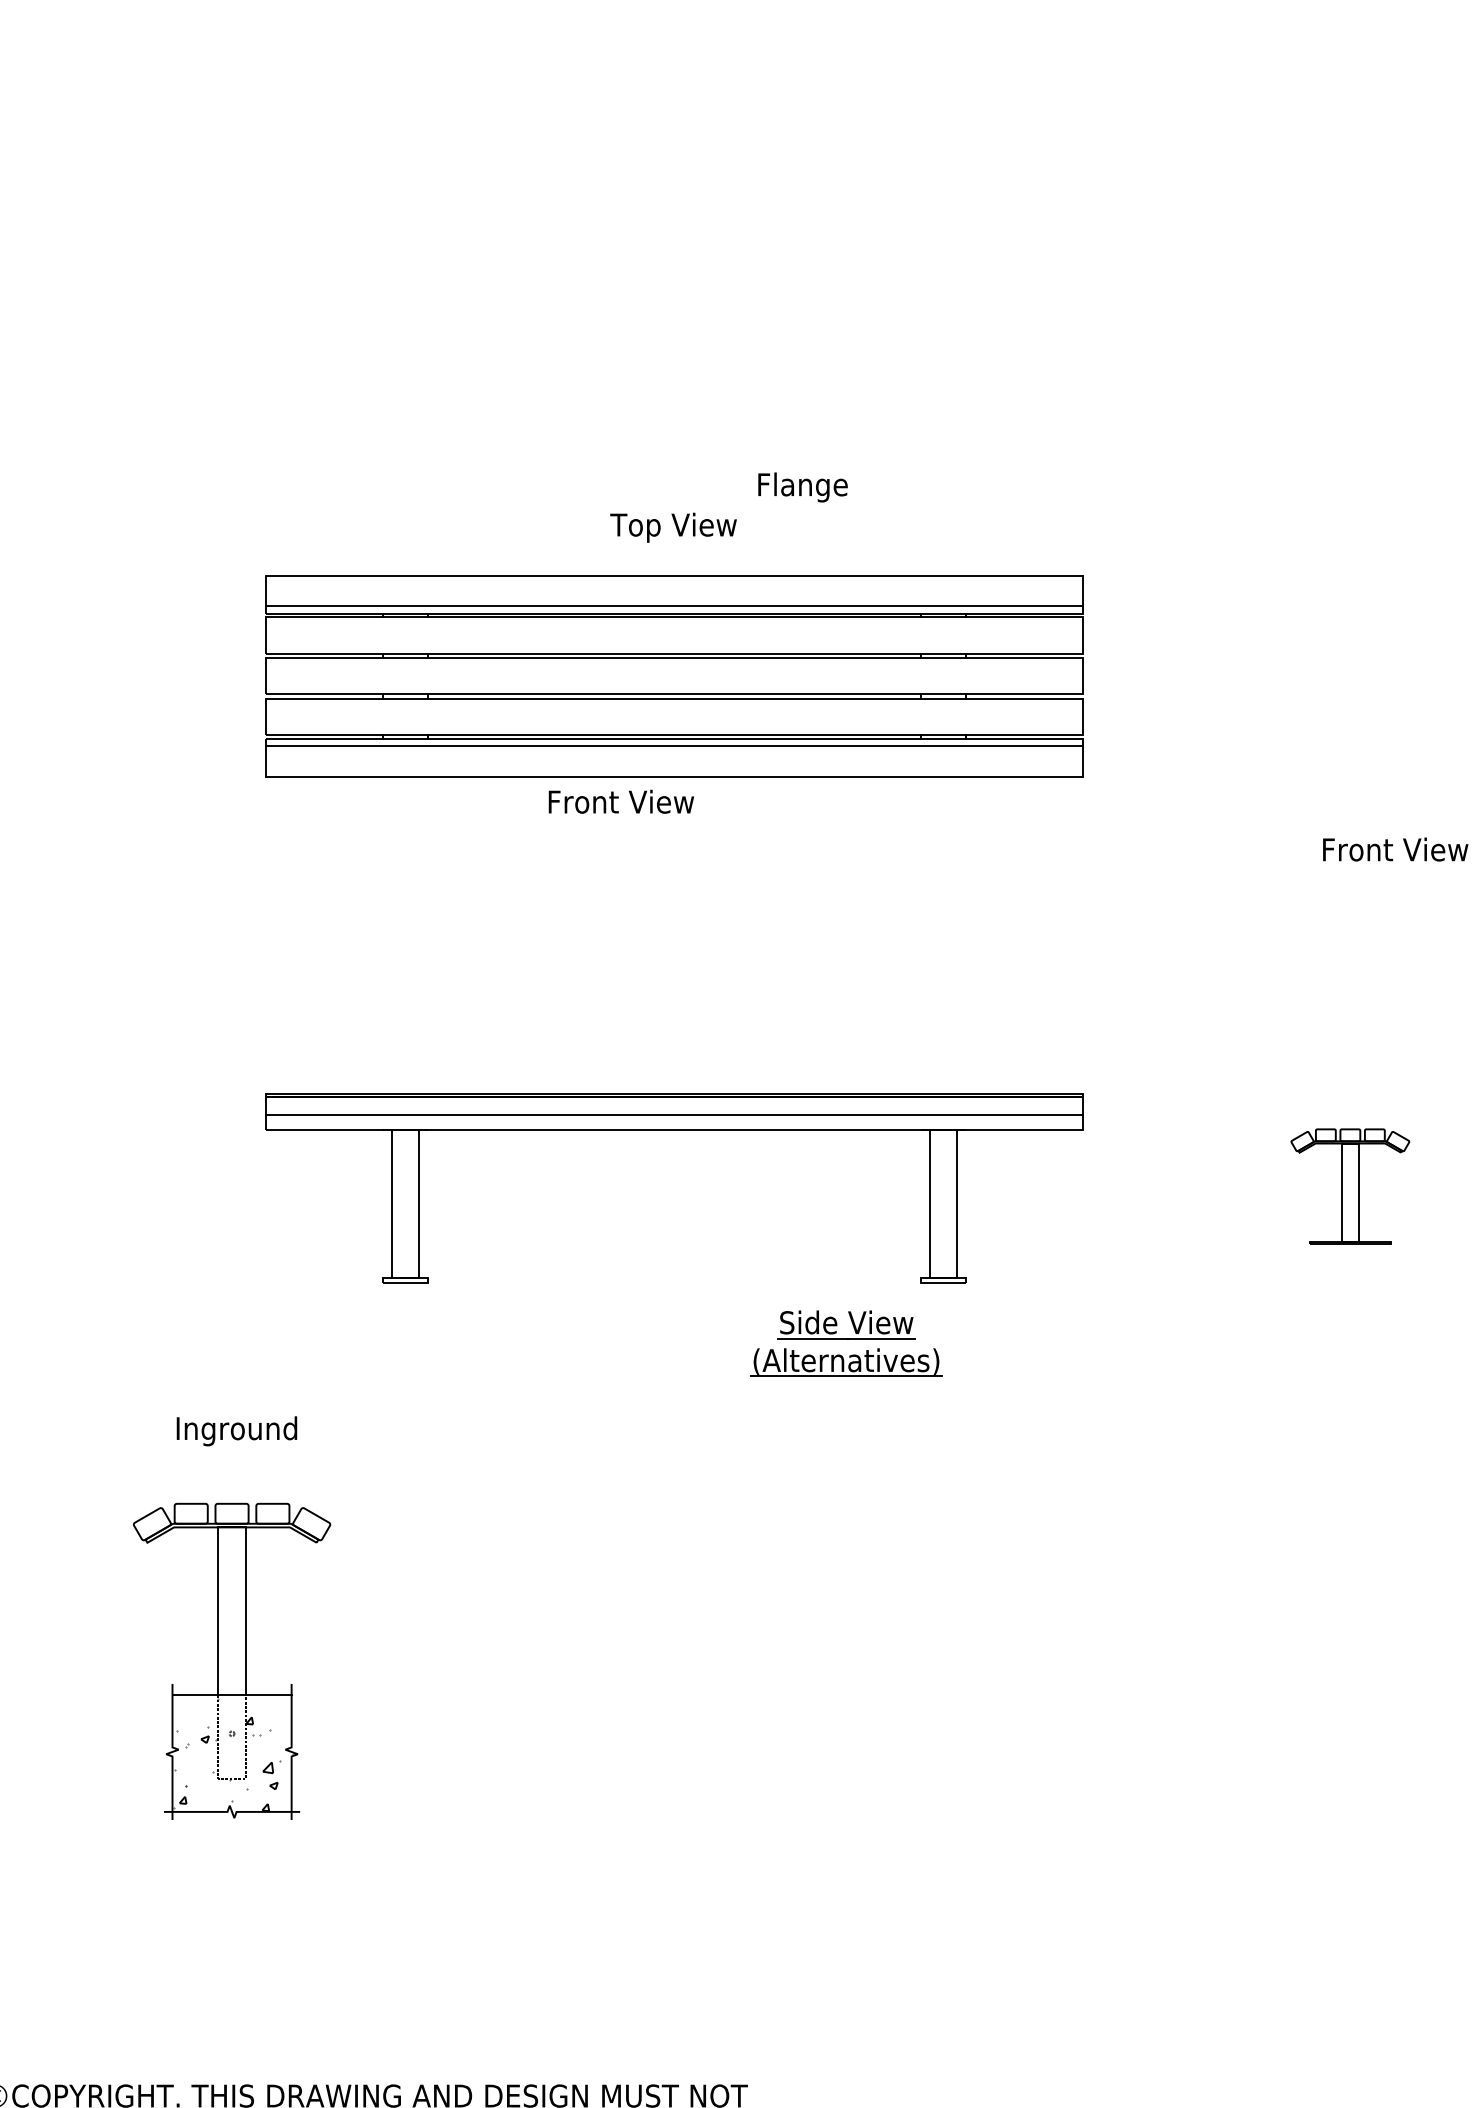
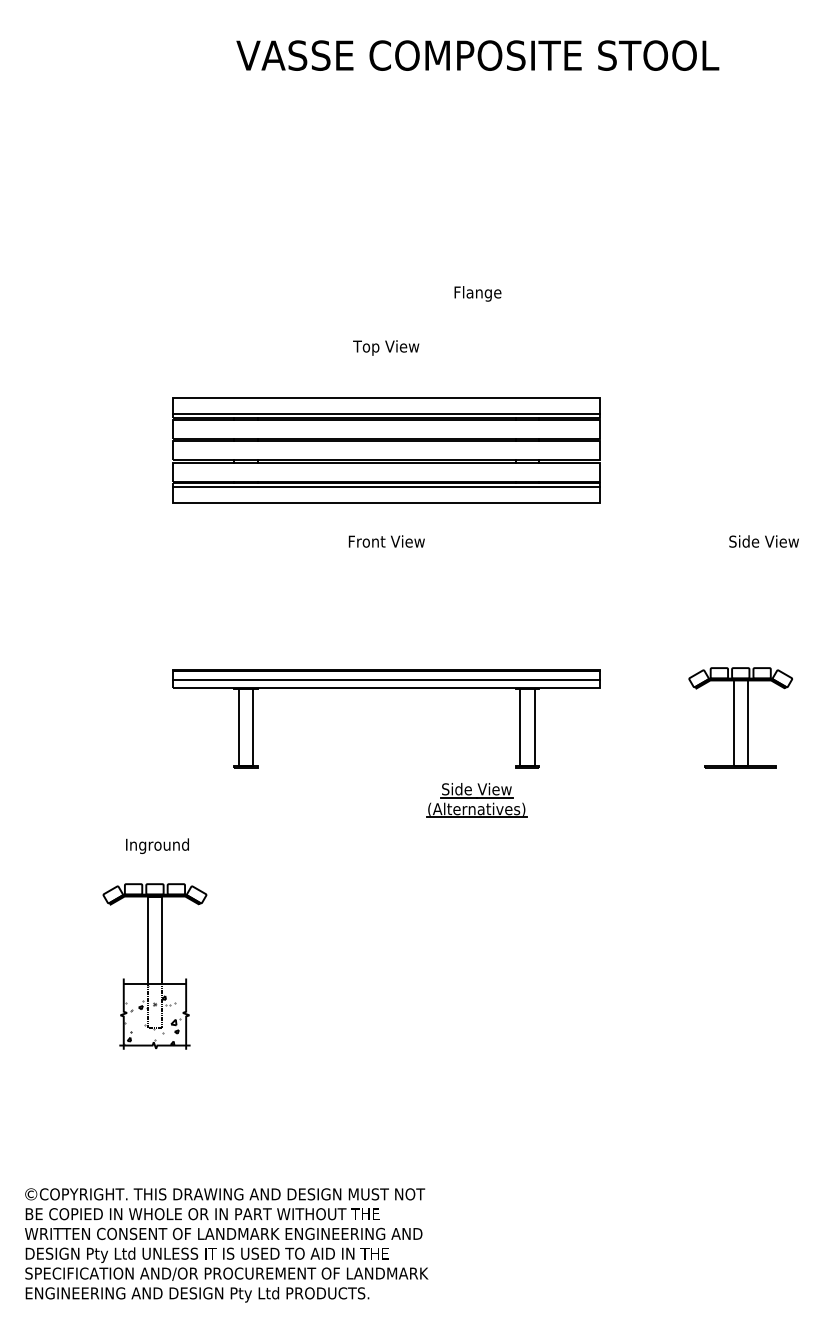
text: (802, 486) -> (477, 293), moved
text: (674, 526) -> (386, 347), moved
text: (620, 801) -> (386, 541), moved
text: (1395, 849) -> (764, 541), Front View -> Side View
part: (1350, 1185) -> (740, 717), size x1.67

